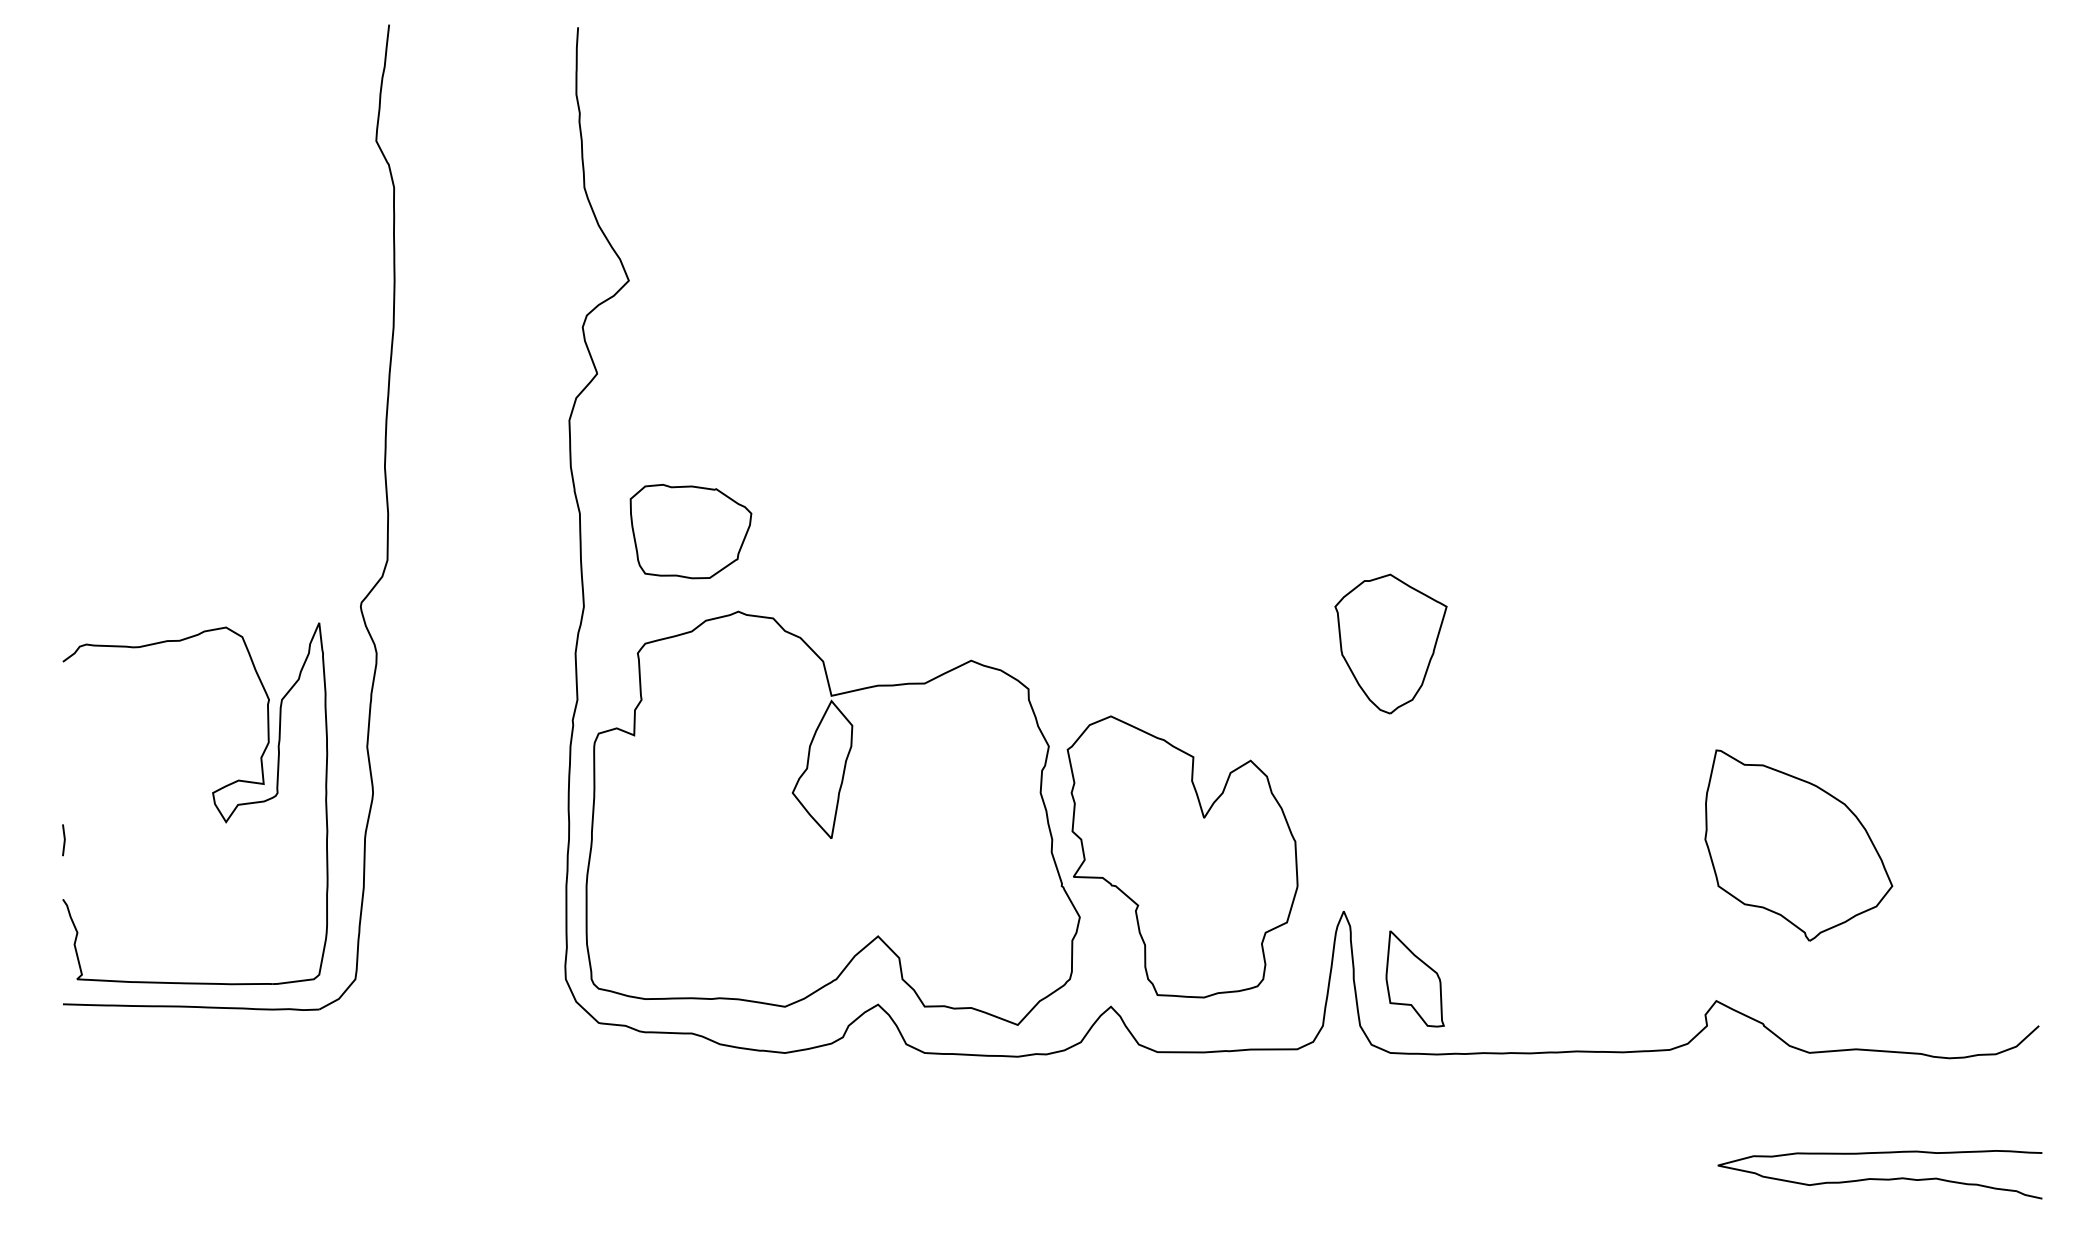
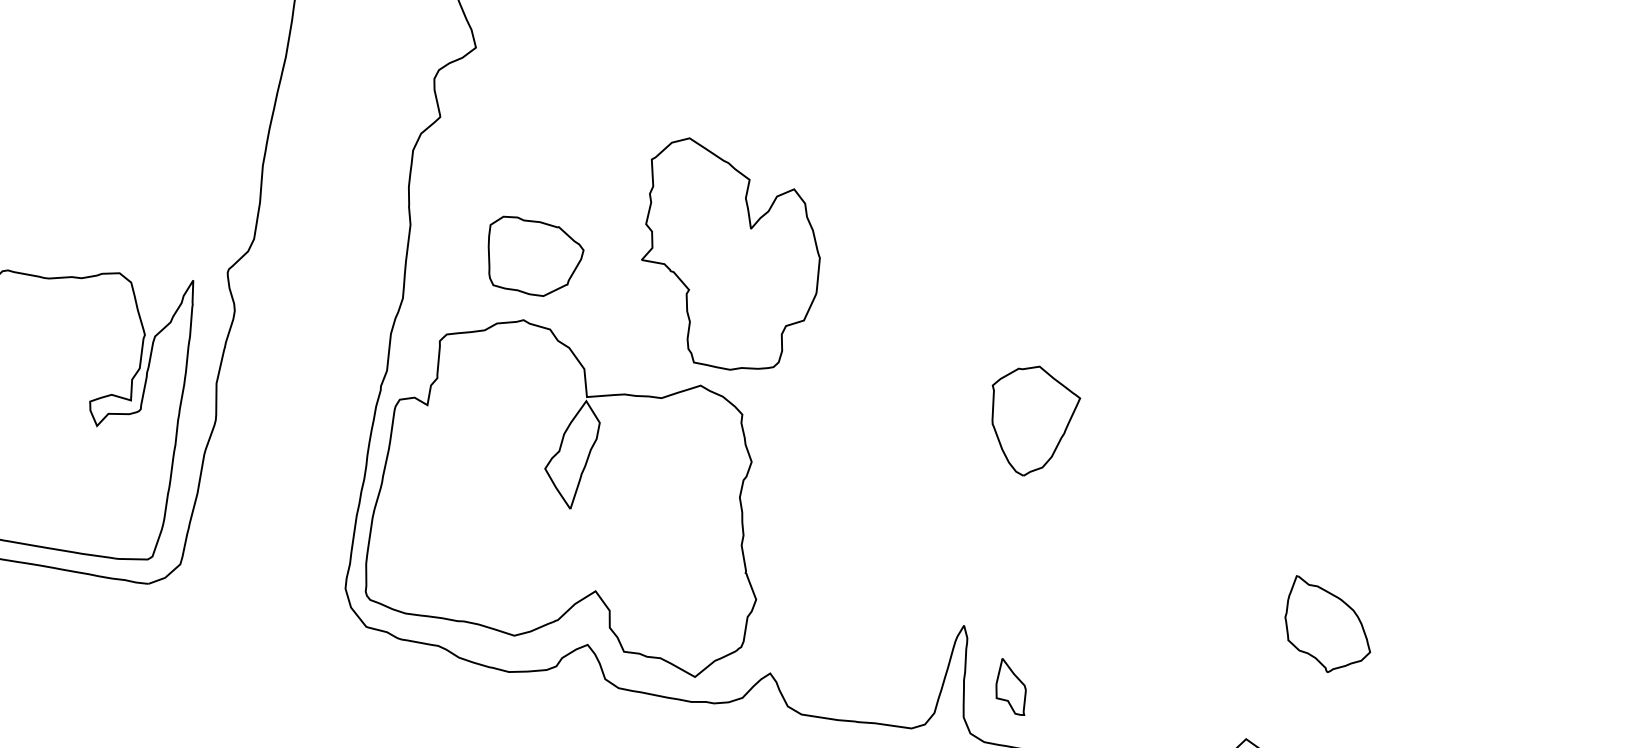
part: (690, 531) -> (533, 257), moved
part: (1798, 845) -> (1328, 626), size x0.6
part: (1182, 856) -> (729, 256), moved
part: (1414, 978) -> (1011, 686), size x0.7

